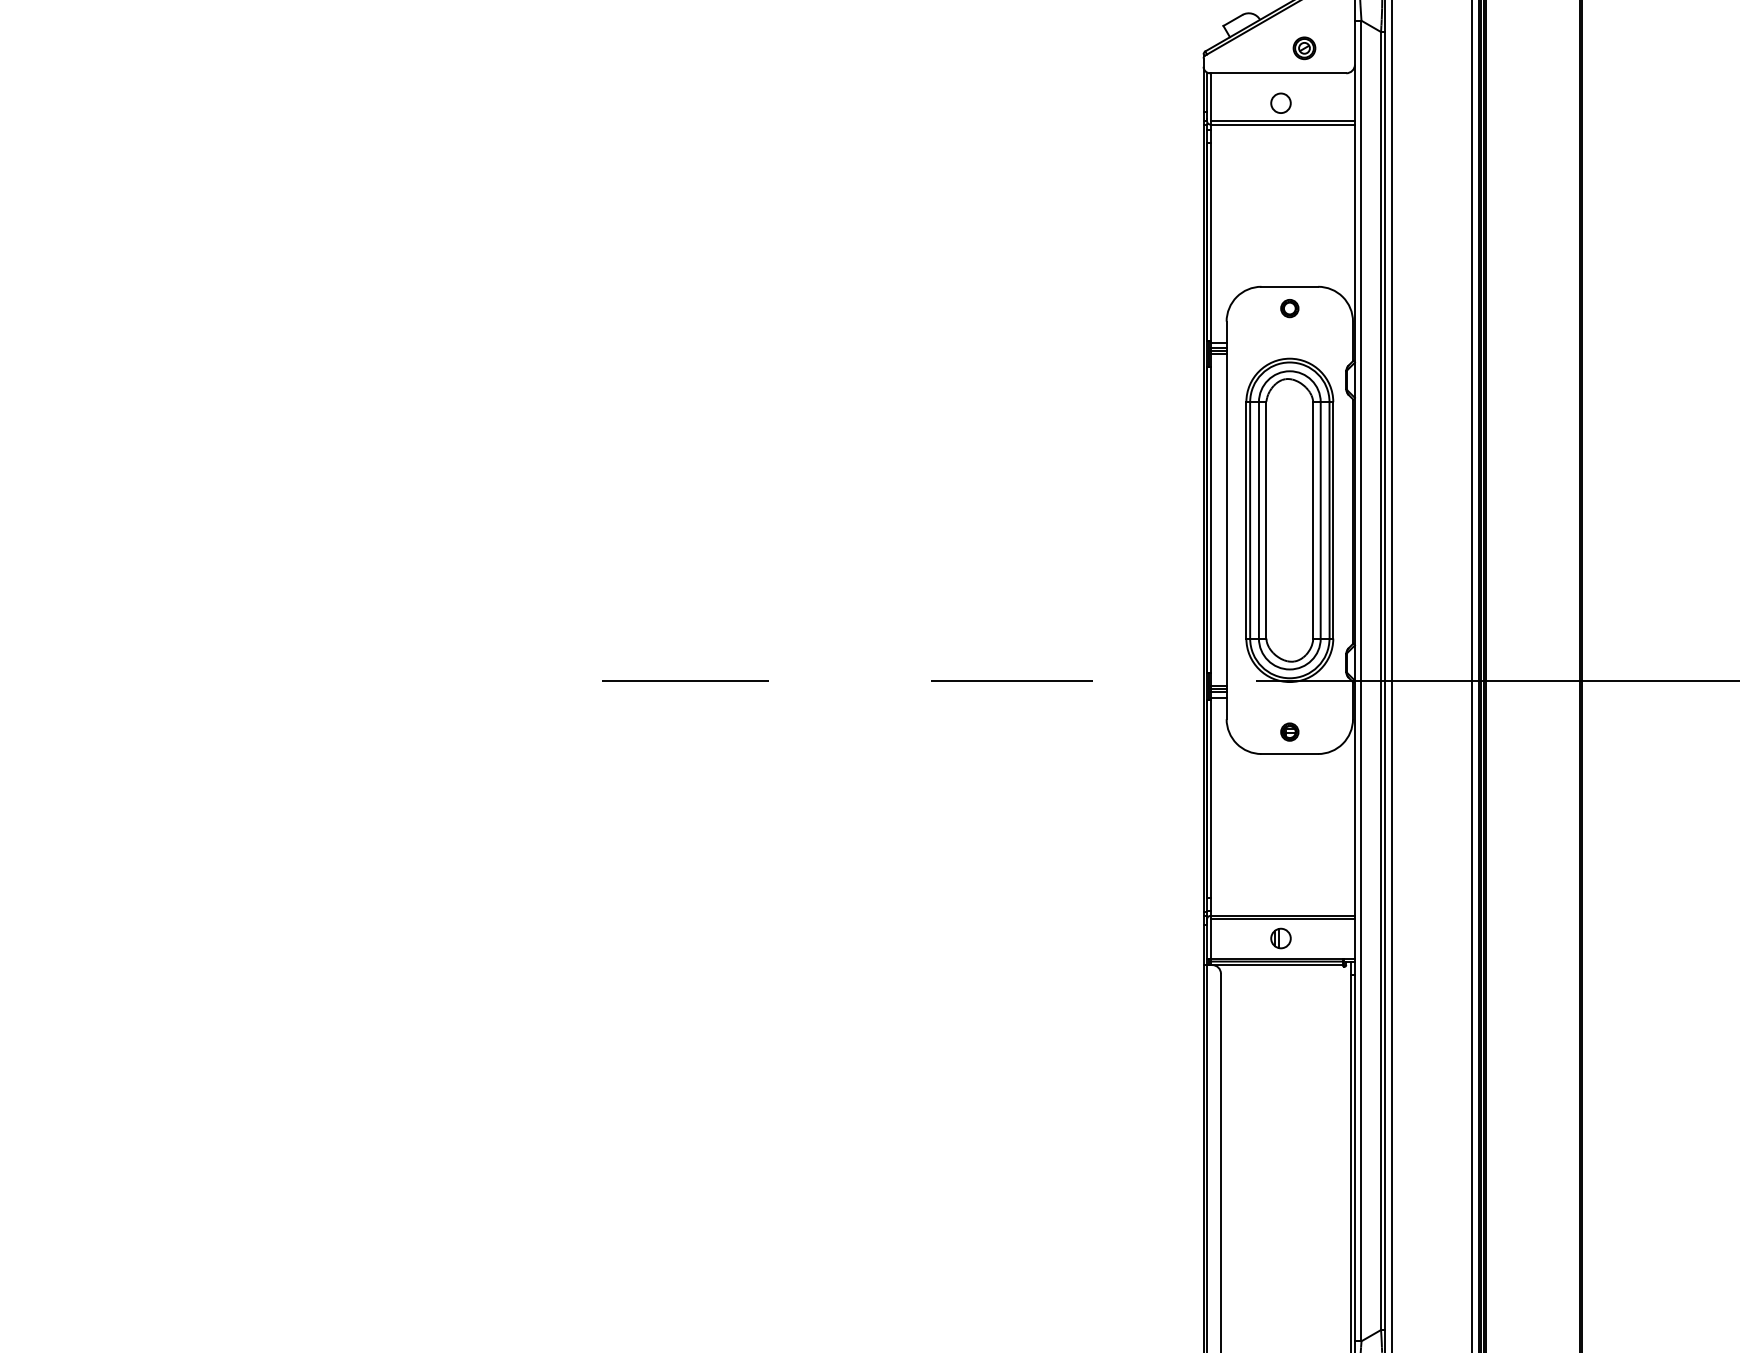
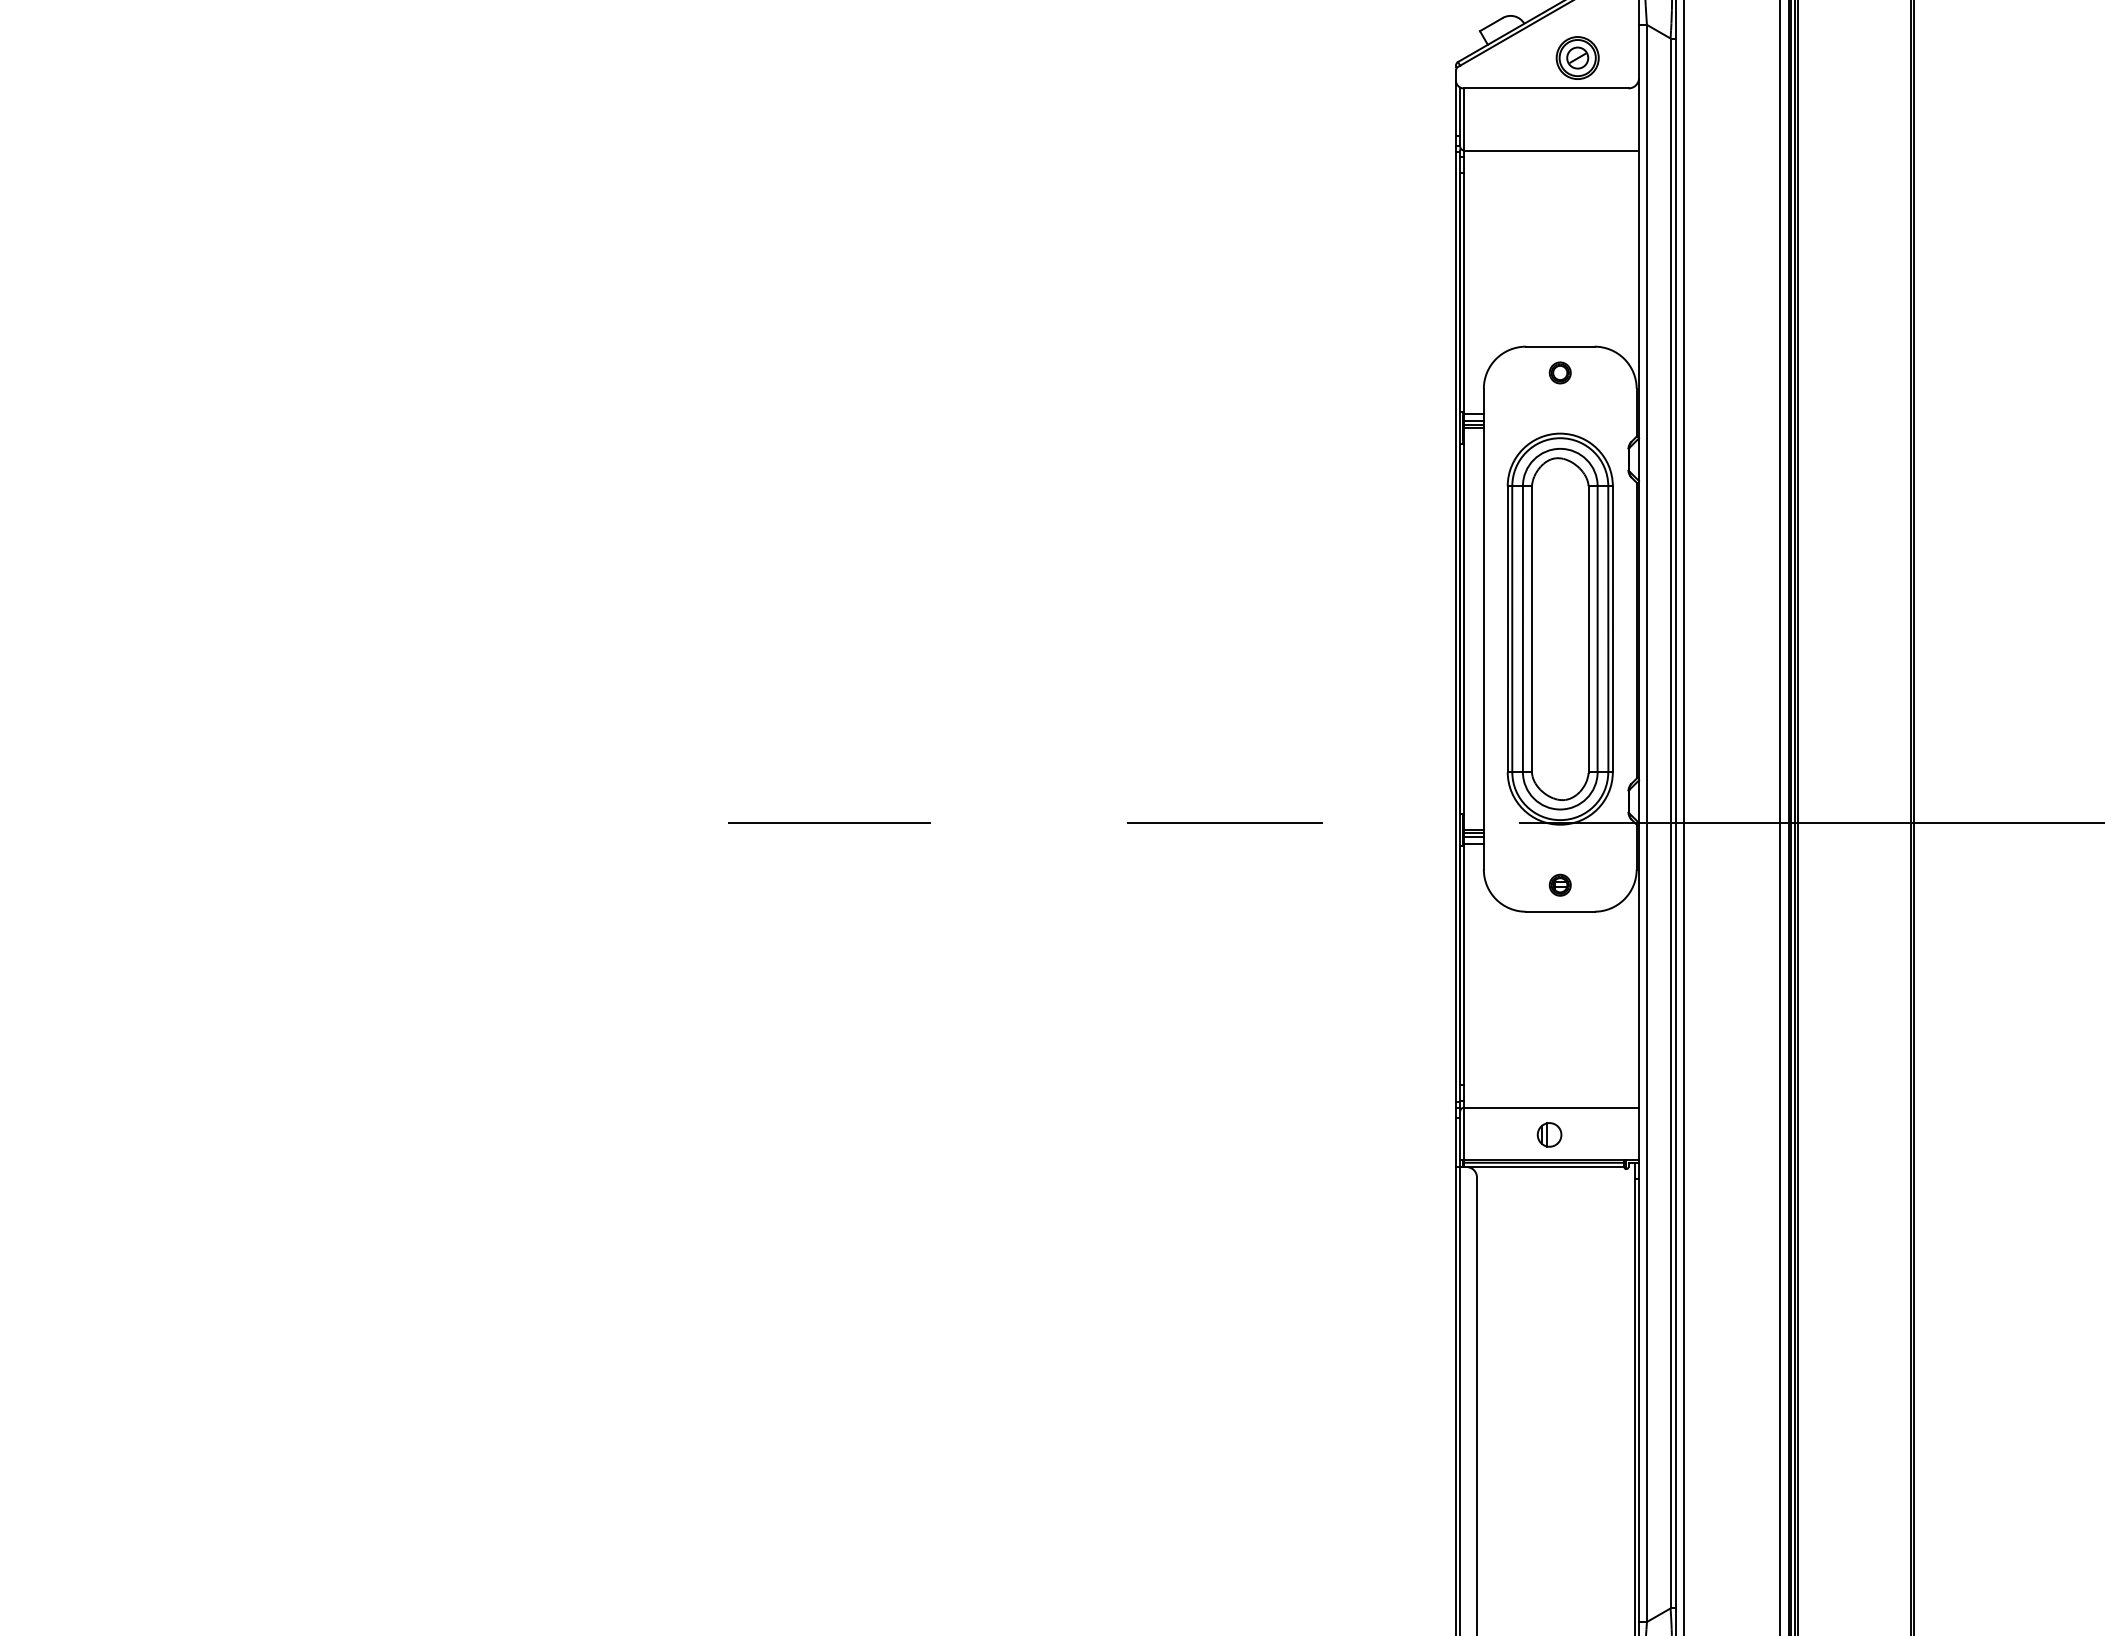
part: (1304, 48) -> (1578, 58), size x1.6
circle: (1280, 103) -> (1549, 124), removed
line: (1282, 121) -> (1551, 146), removed
line: (1282, 919) -> (1551, 1111), removed

